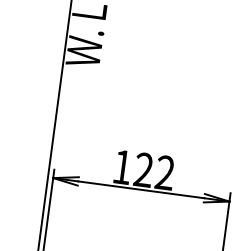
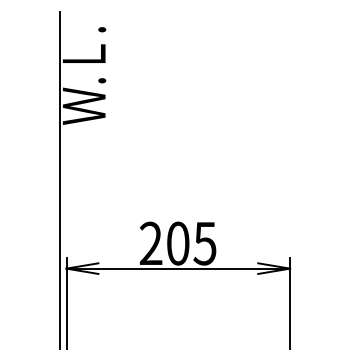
text: (143, 169) -> (177, 243), 122 -> 205

